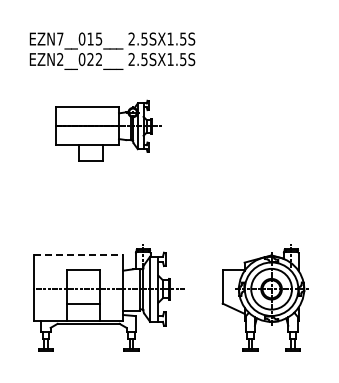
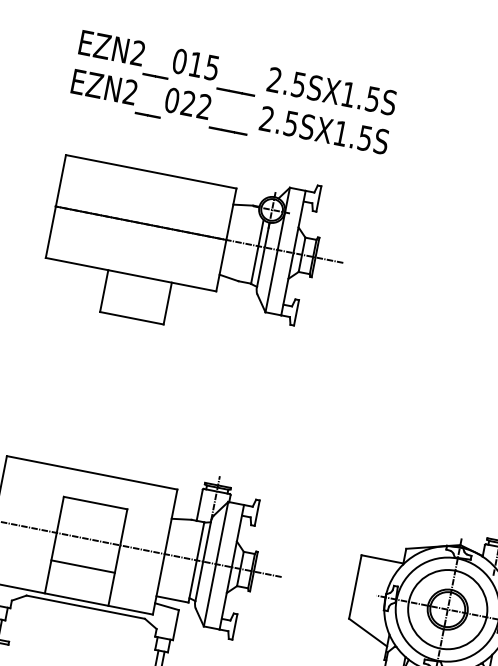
text: (60, 38) -> (138, 52), EZN7__015___ -> EZN2__015___
part: (108, 130) -> (196, 245), size x1.43
line: (78, 255) -> (92, 472), dashed -> solid

